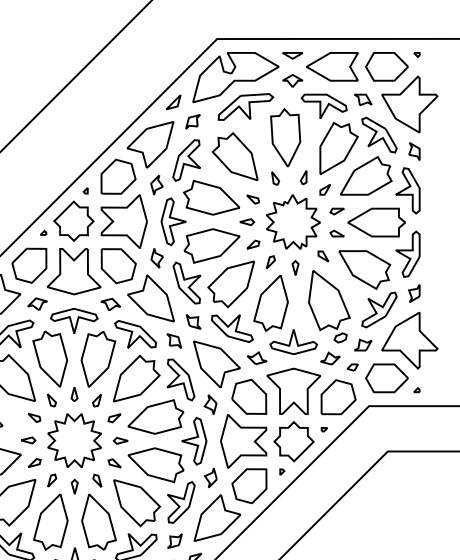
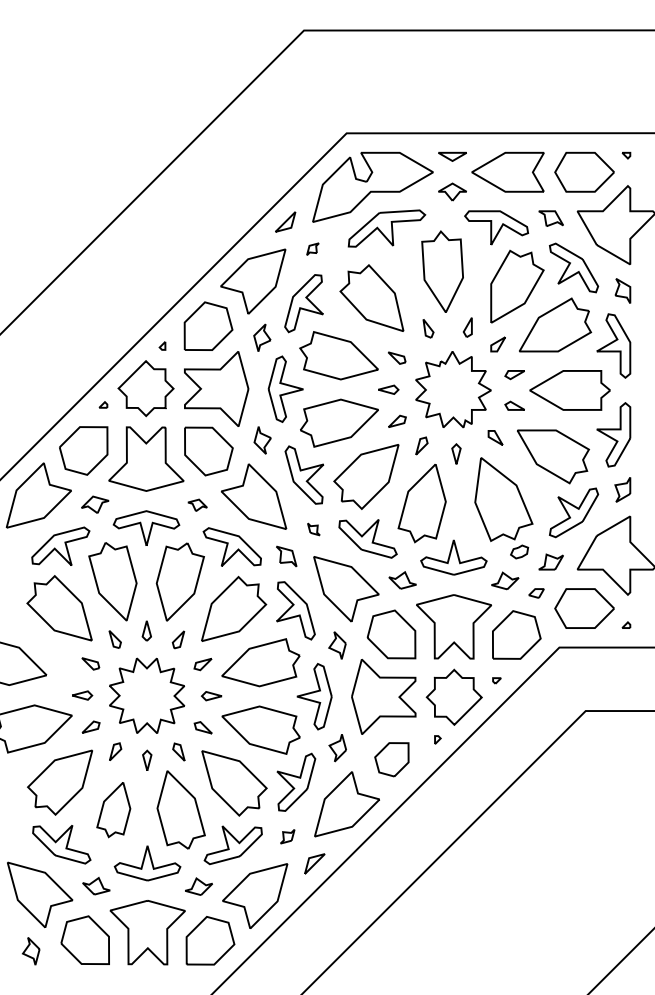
part: (192, 121) -> (312, 248), size x0.6
part: (110, 304) -> (197, 505), size x0.7
part: (193, 321) -> (313, 529), size x0.6
part: (249, 486) -> (391, 759), size x0.7
part: (50, 521) -> (113, 809), size x0.7
part: (174, 541) -> (287, 836), size x0.7

